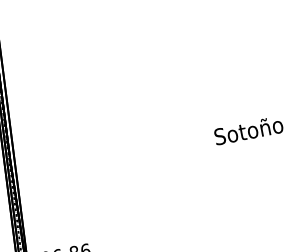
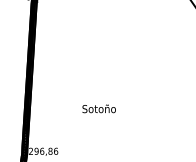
text: (247, 130) -> (98, 108), moved

